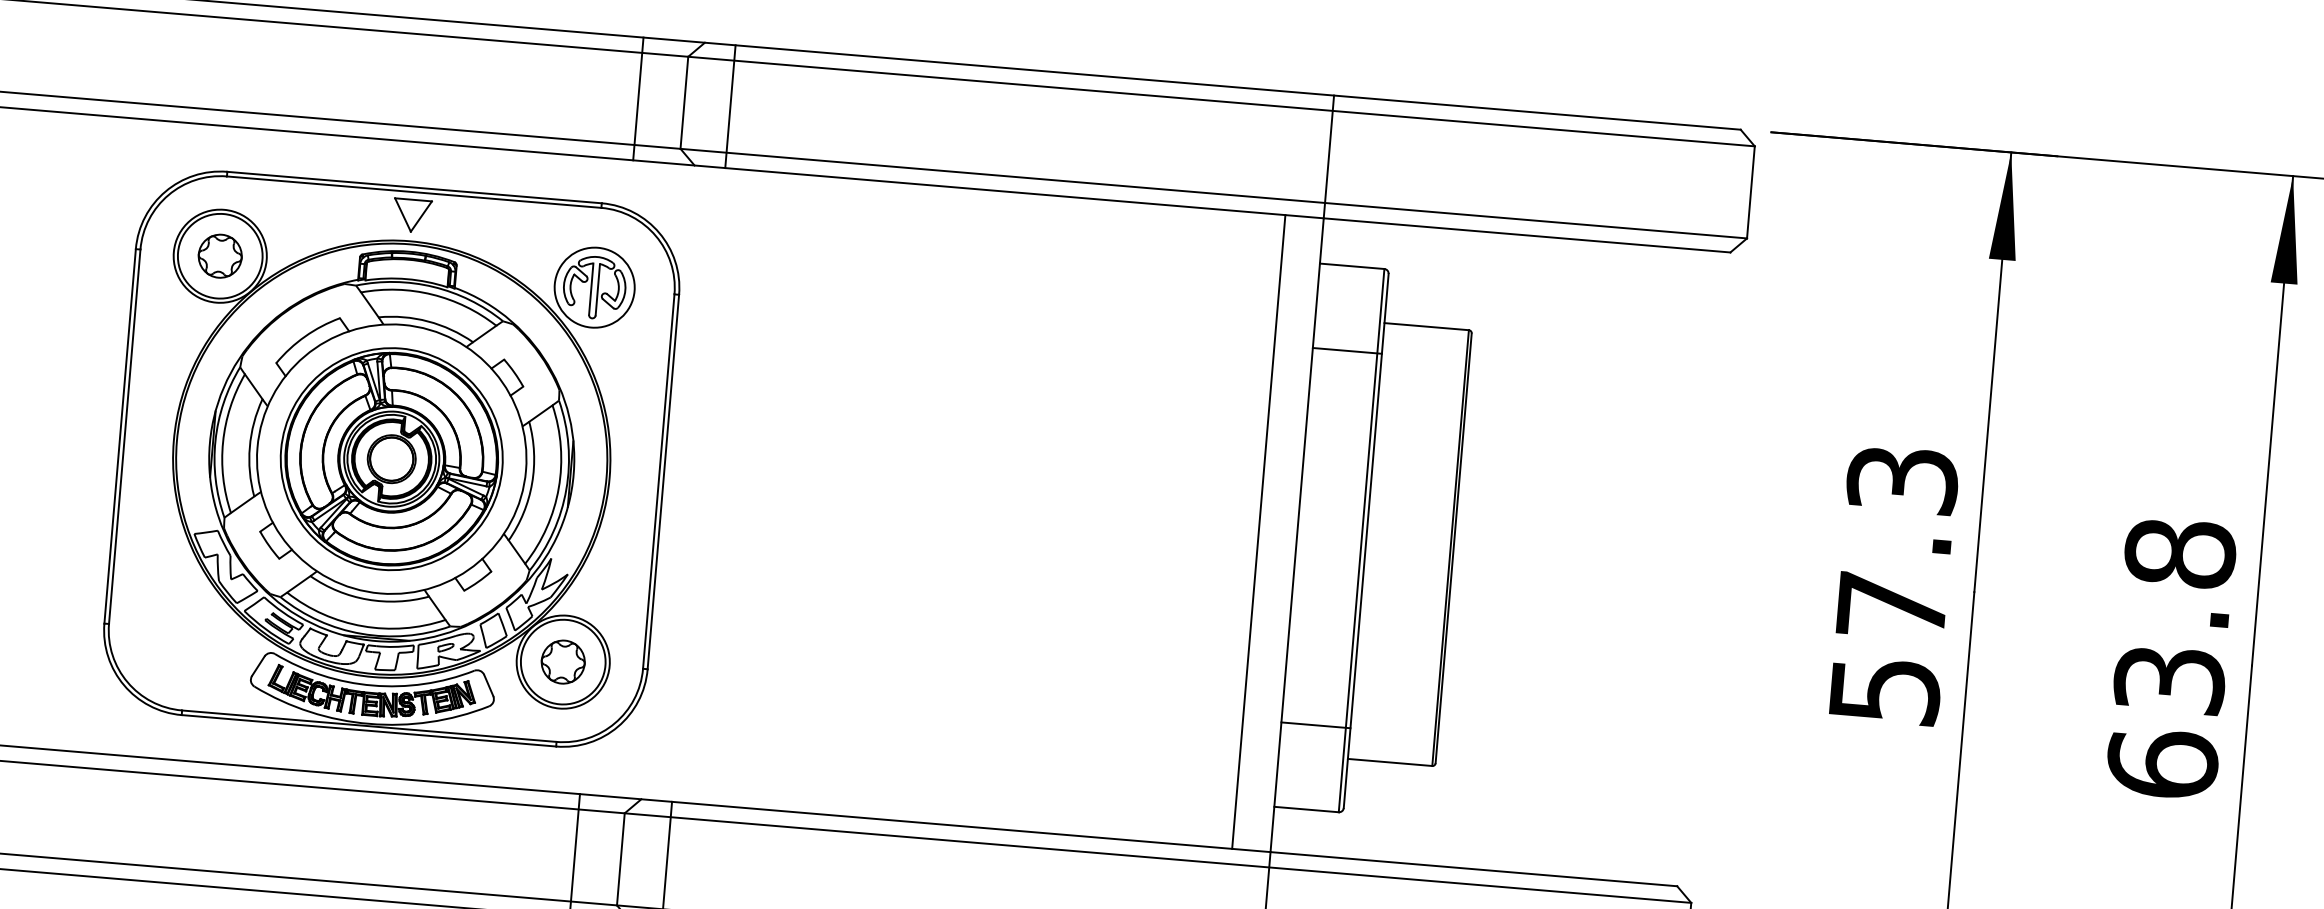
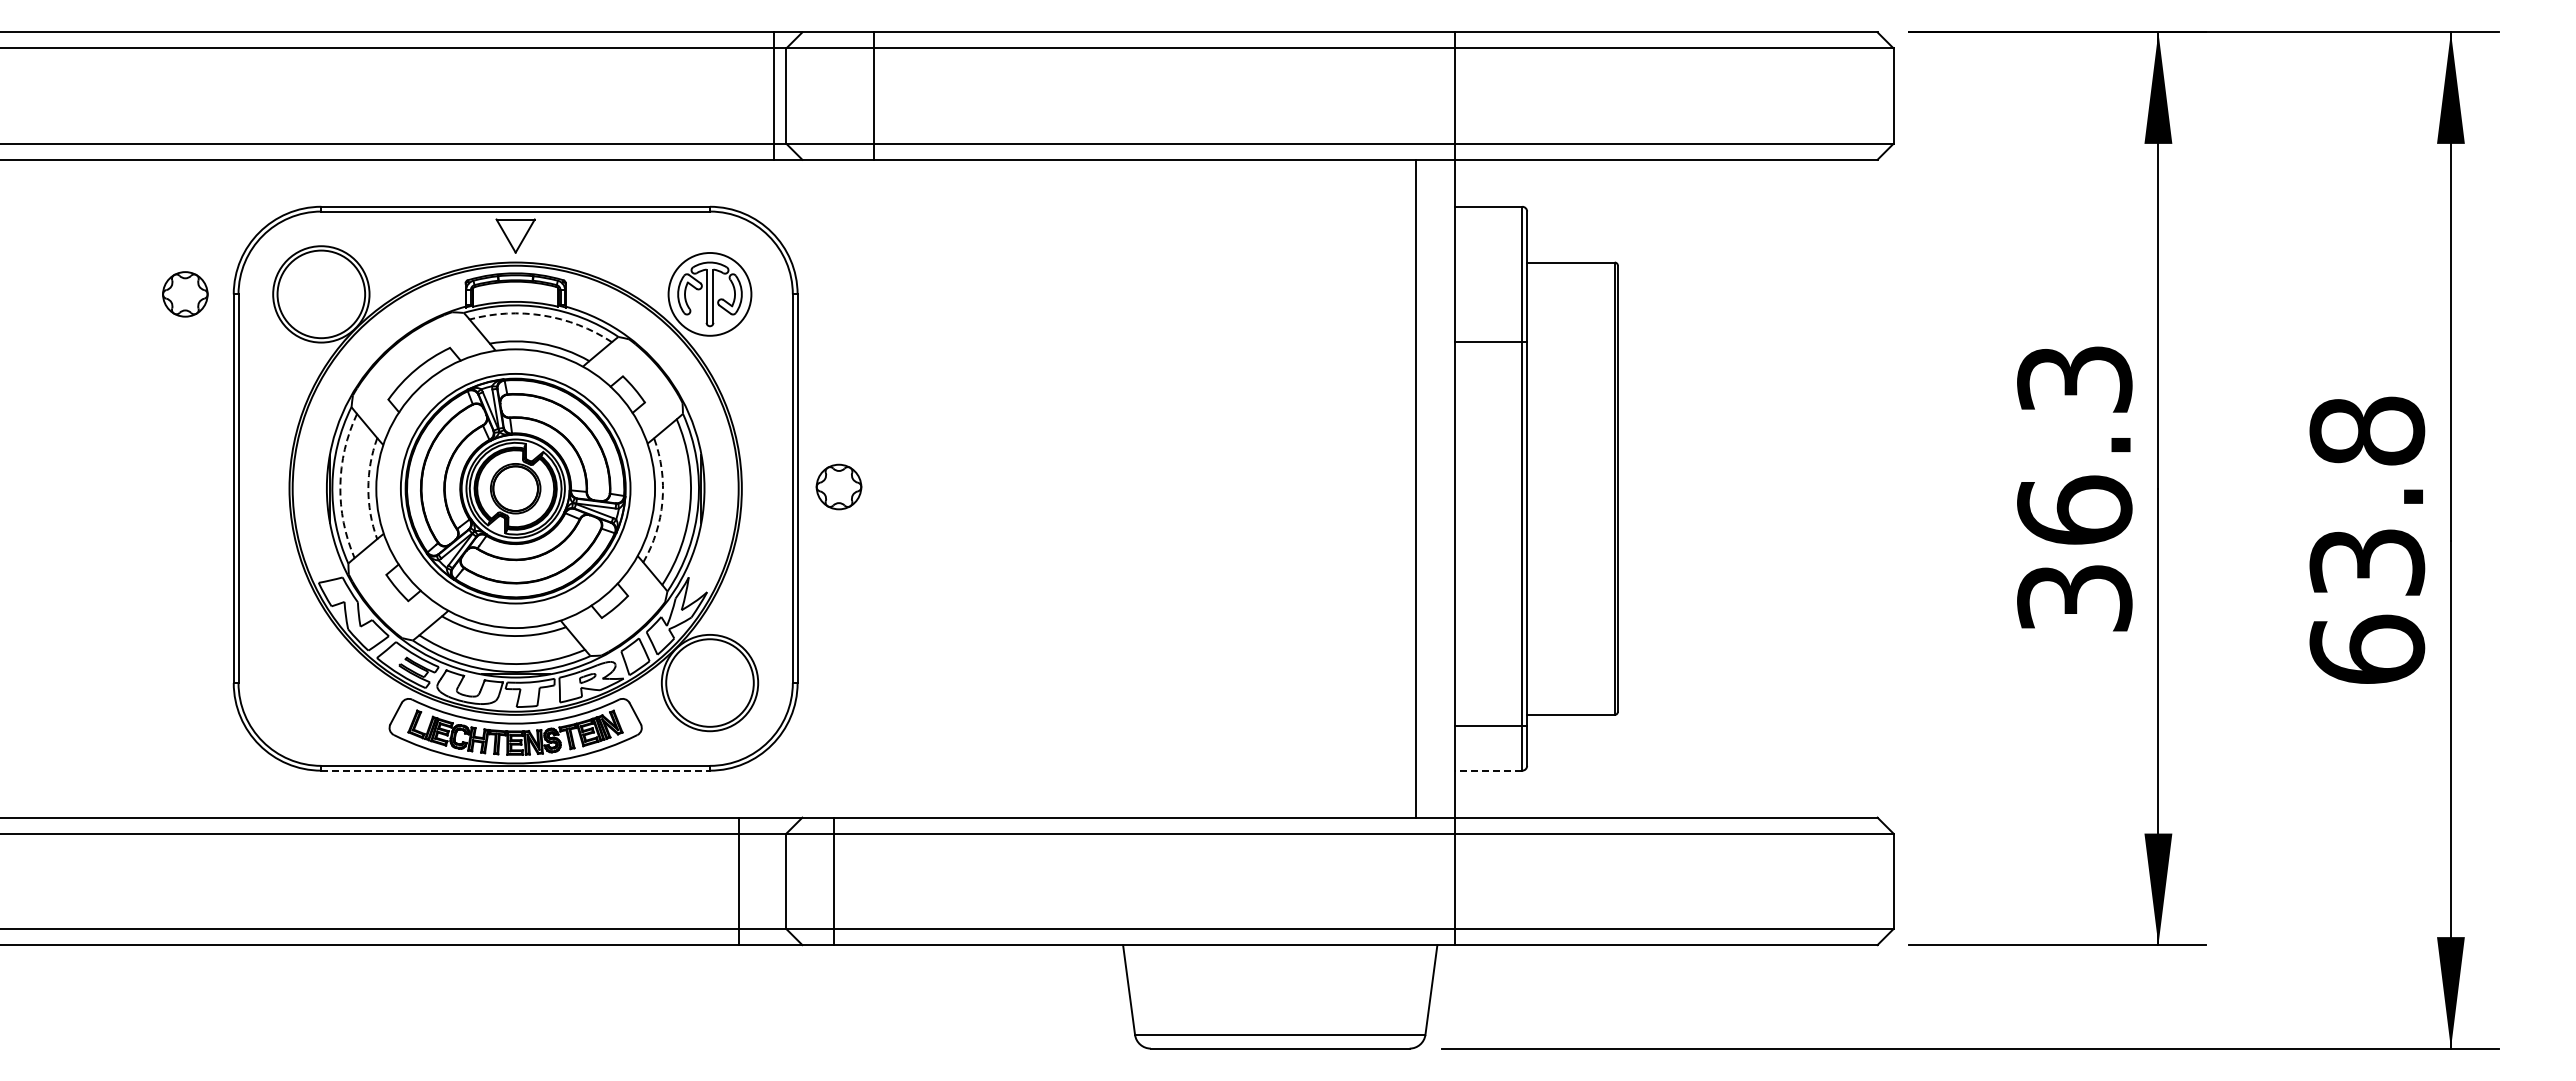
line: (638, 98) -> (773, 95), moved
line: (730, 106) -> (874, 95), moved
part: (220, 256) -> (185, 294), moved
arc: (432, 294) -> (543, 315), solid -> dashed
line: (1347, 351) -> (1491, 342), moved
arc: (223, 441) -> (340, 485), solid -> dashed
arc: (249, 447) -> (368, 488), solid -> dashed
arc: (532, 483) -> (662, 501), solid -> dashed
text: (1888, 647) -> (2074, 553), 57.3 -> 36.3
part: (562, 661) -> (838, 486), moved
line: (1316, 725) -> (1491, 726), moved
line: (369, 730) -> (516, 770), solid -> dashed
line: (1306, 809) -> (1488, 770), solid -> dashed

